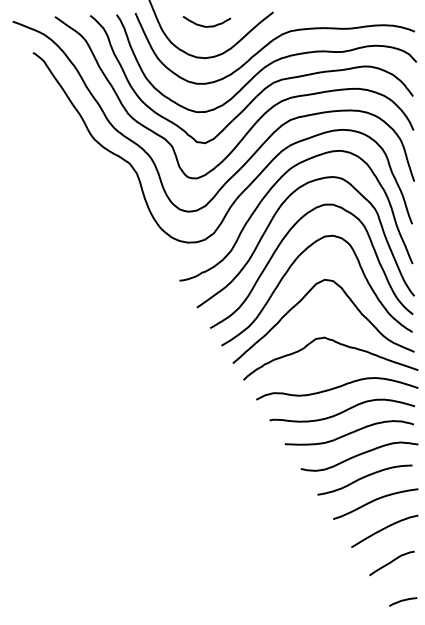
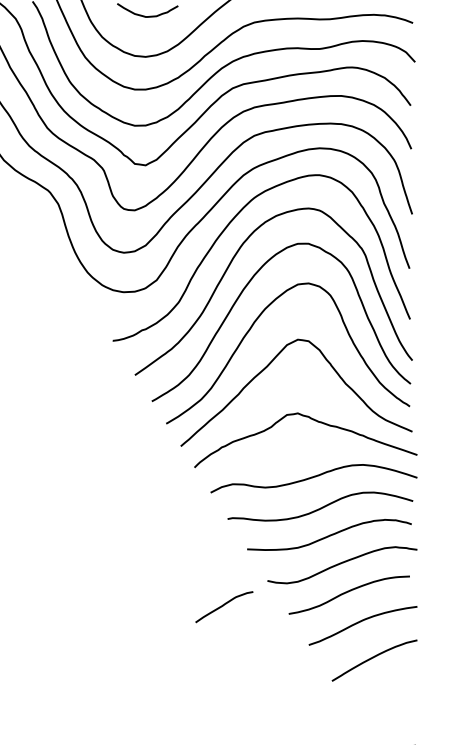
curve: (391, 562) -> (223, 605), moved

